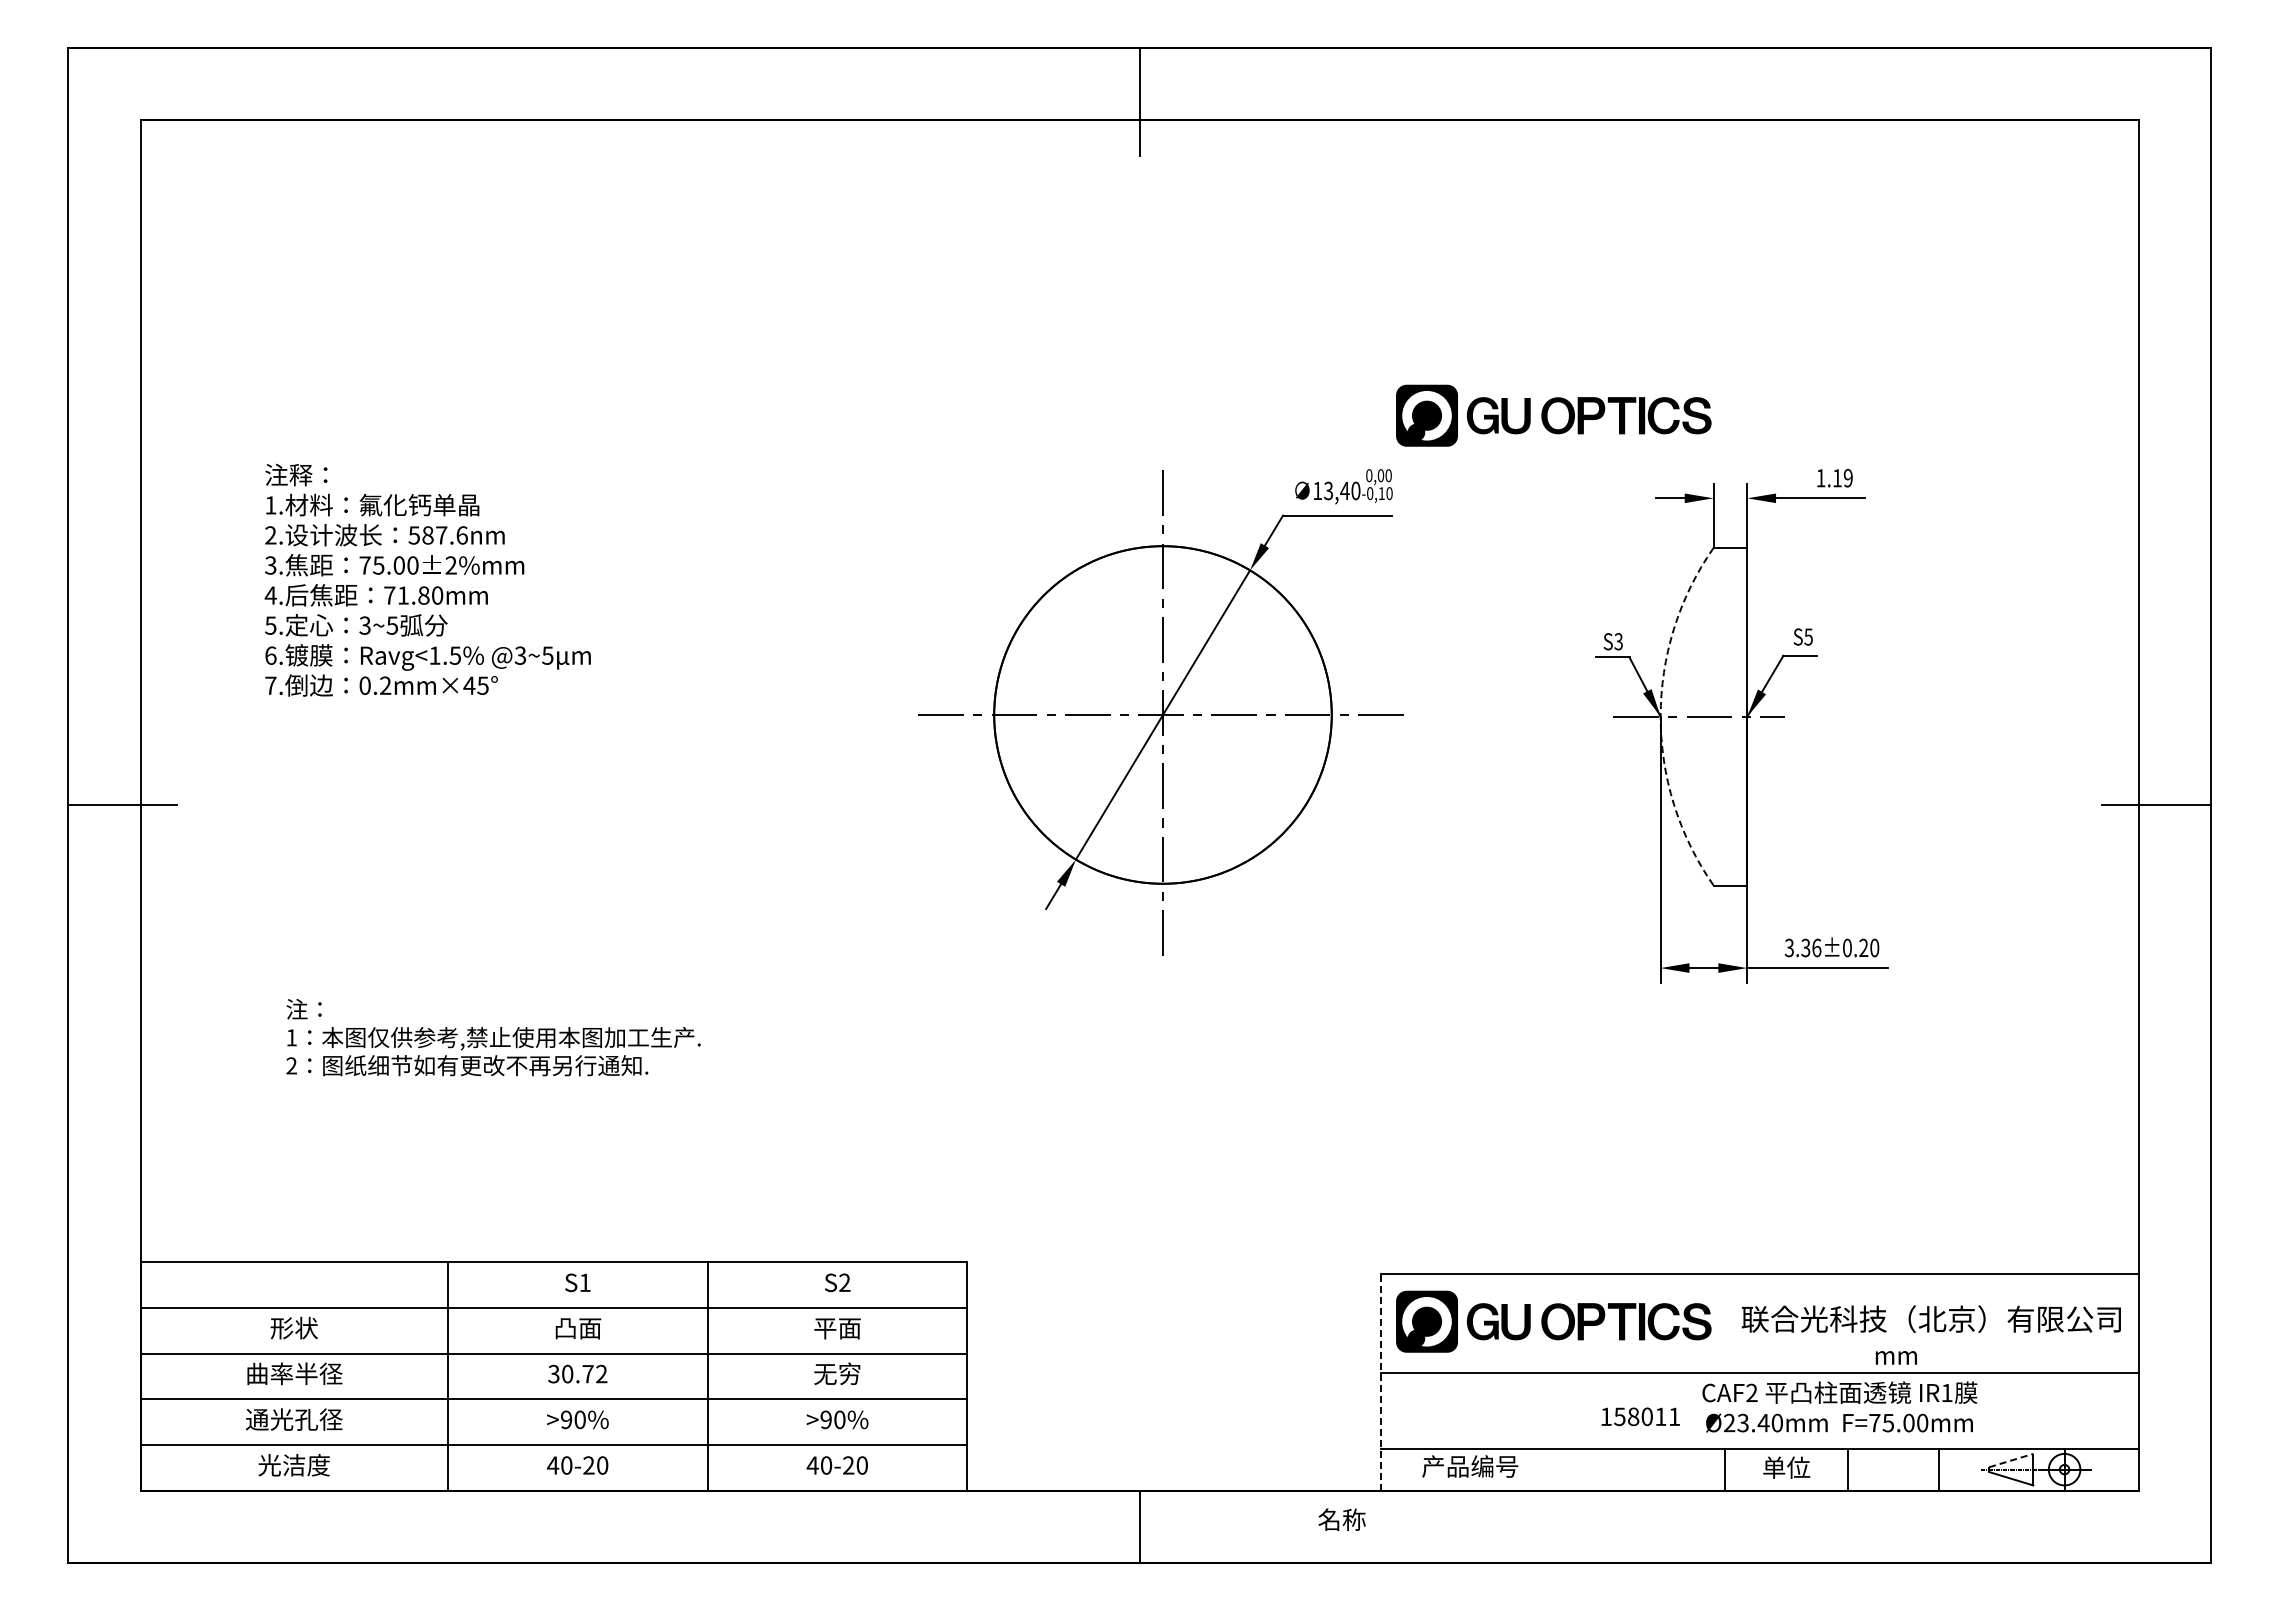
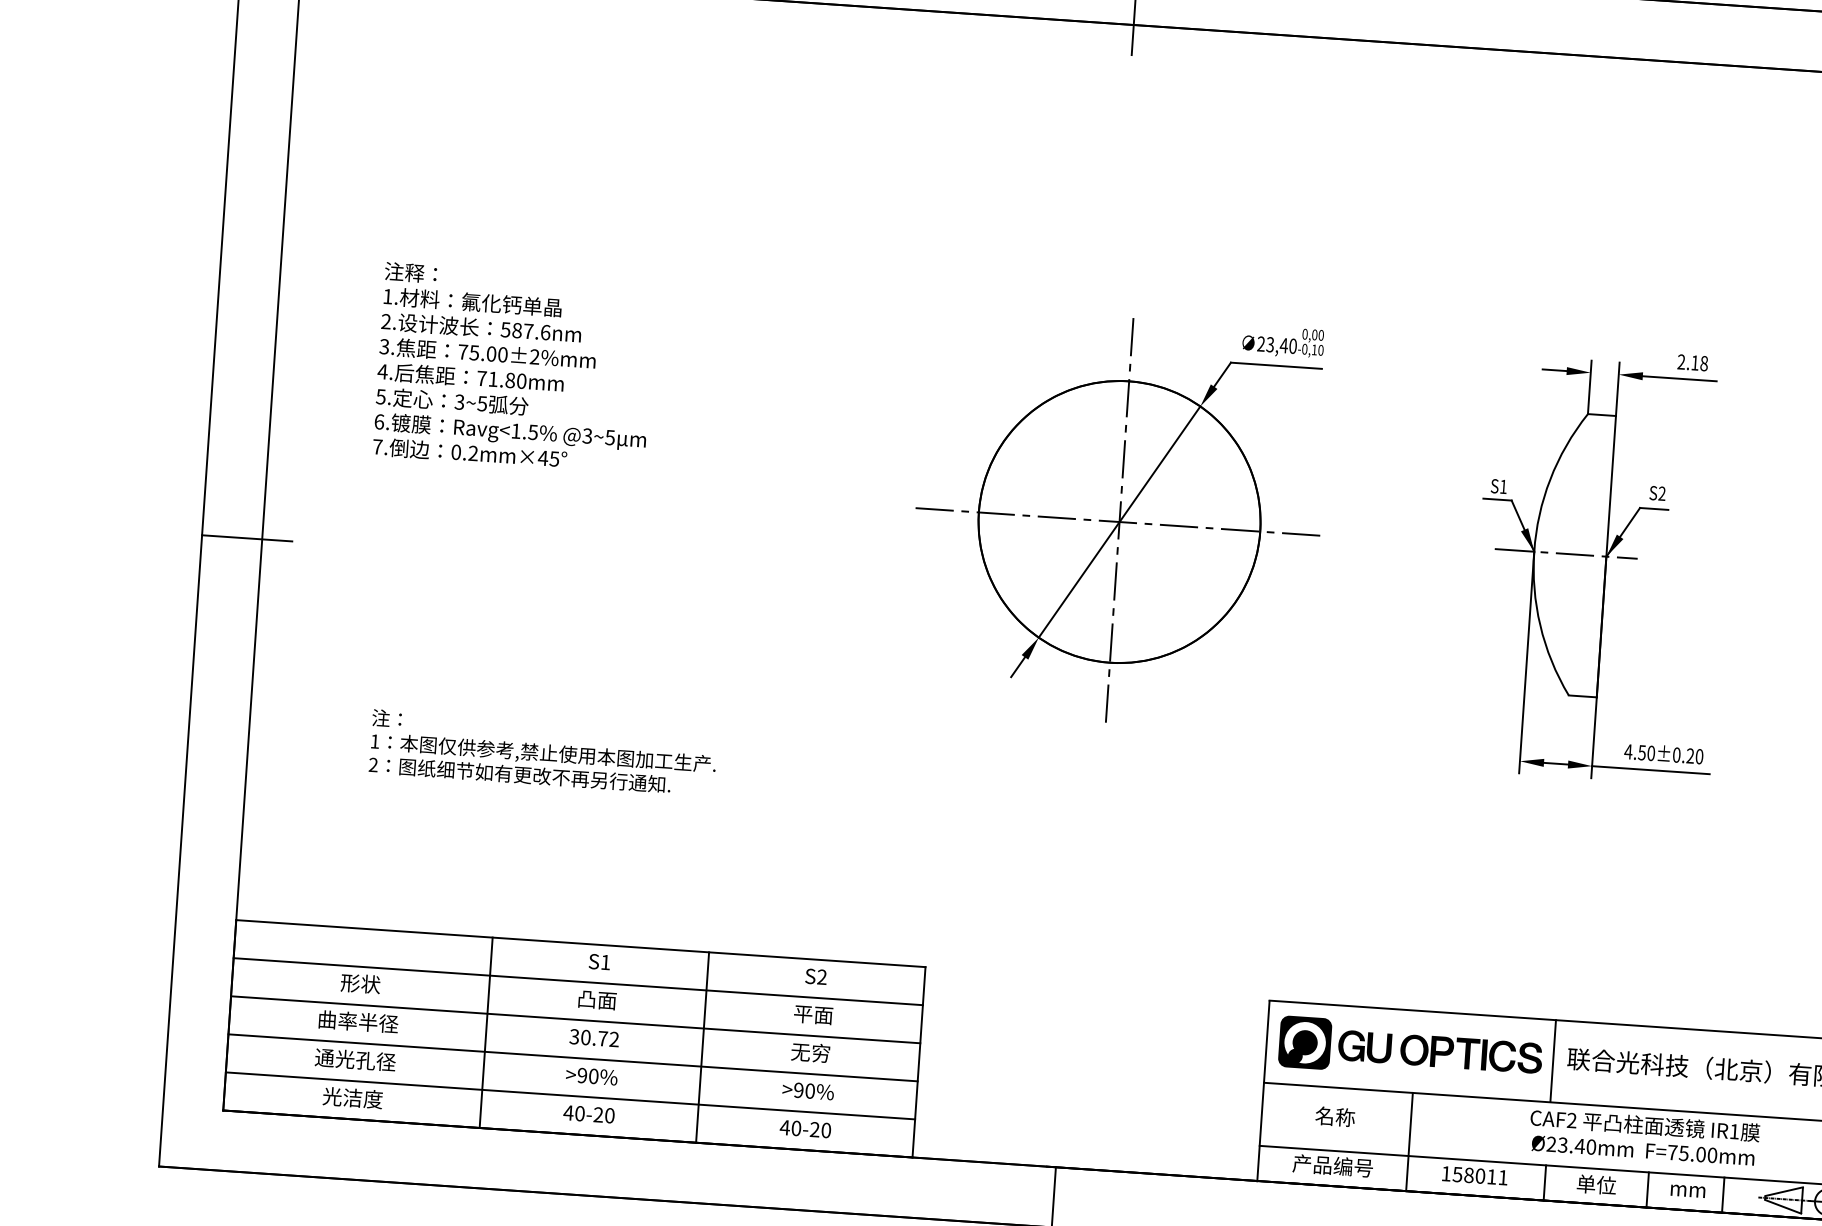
part: (1553, 415) -> (1462, 294), removed
text: (1834, 478) -> (1692, 363), 1.19 -> 2.18
text: (1317, 490) -> (1261, 343), 13,40 -> 23,40
text: (1808, 636) -> (1662, 493), S5 -> S2
text: (1618, 641) -> (1503, 486), S3 -> S1
arc: (1660, 716) -> (1534, 551), dashed -> solid
text: (1802, 947) -> (1639, 752), 3.36±0.20 -> 4.50±0.20
line: (1724, 1323) -> (1552, 1061), added
text: (1895, 1357) -> (1687, 1190), moved
line: (1381, 1382) -> (1263, 1090), dashed -> solid
text: (1640, 1416) -> (1474, 1175), moved
line: (1559, 1431) -> (1409, 1141), added
line: (2011, 1460) -> (1784, 1191), dashed -> solid
text: (1341, 1519) -> (1334, 1116), moved

